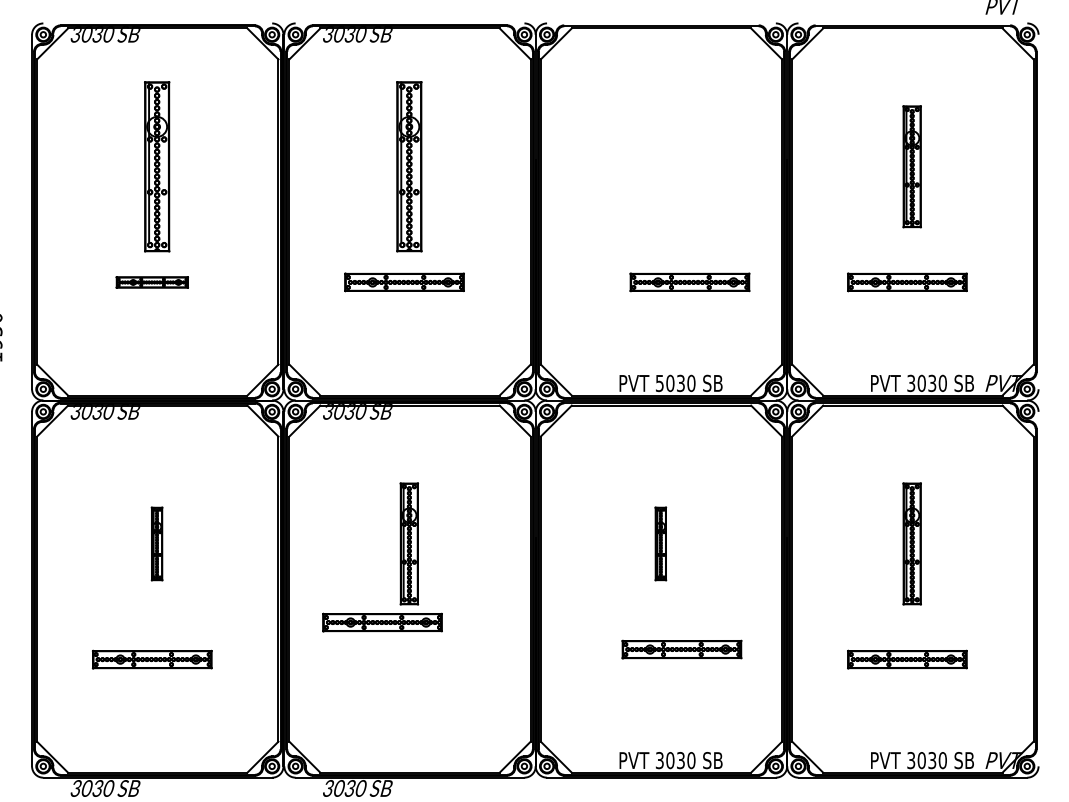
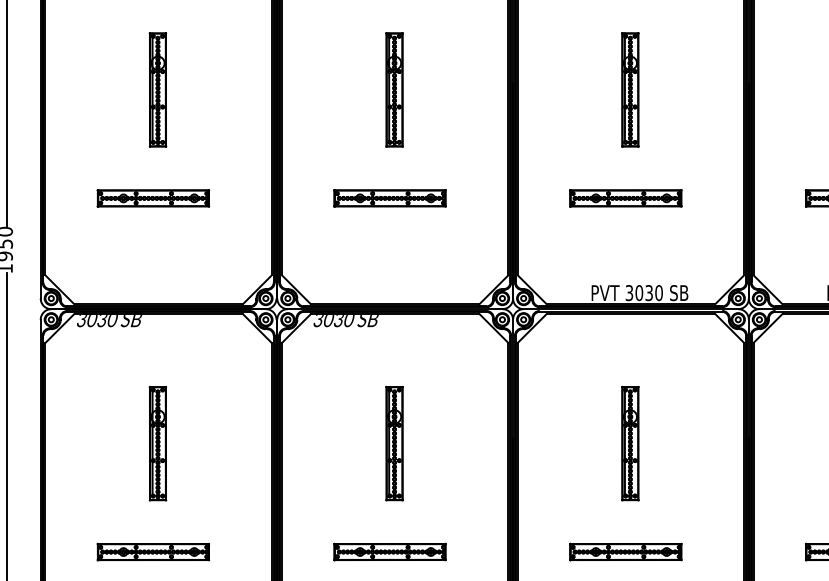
part: (156, 166) -> (157, 89), size x0.71
part: (409, 166) -> (394, 89), size x0.71
part: (660, 166) -> (630, 89), added
part: (152, 282) -> (153, 198), size x1.67
part: (689, 282) -> (625, 198), moved
text: (659, 382) -> (629, 292), 5030 -> 3030
part: (156, 543) -> (157, 443), size x1.67
part: (660, 543) -> (630, 443), size x1.67
part: (382, 622) -> (389, 551), moved
part: (681, 649) -> (625, 551), moved

